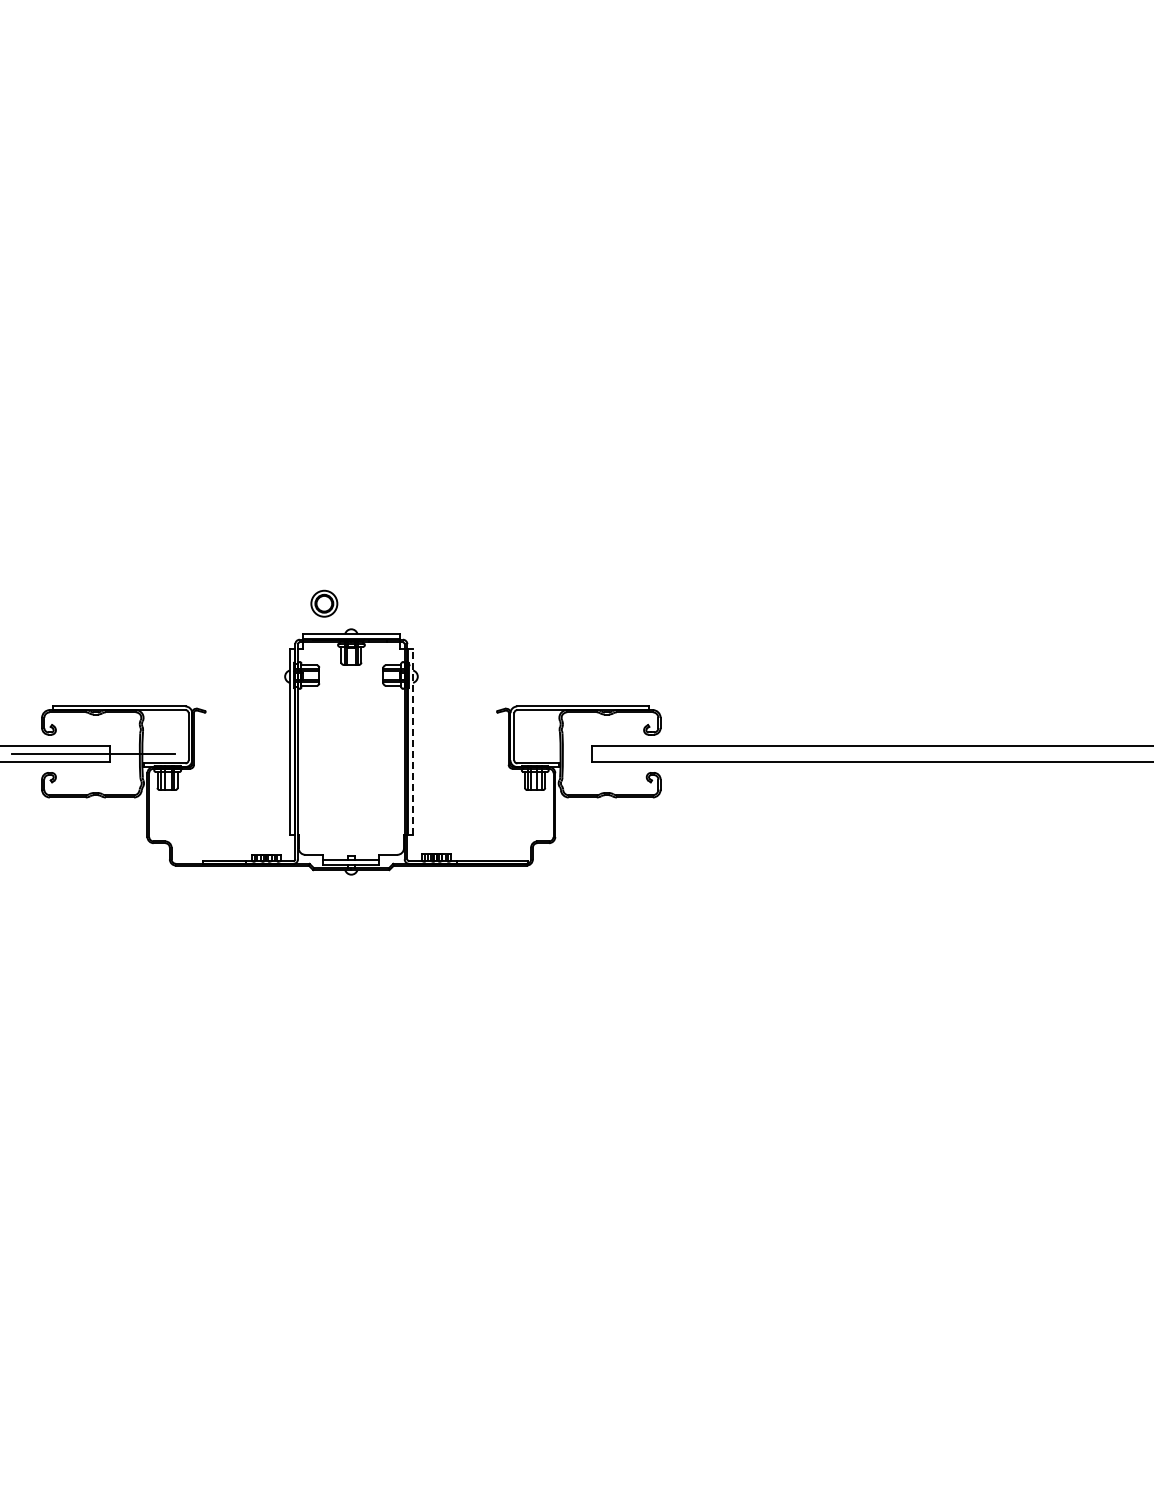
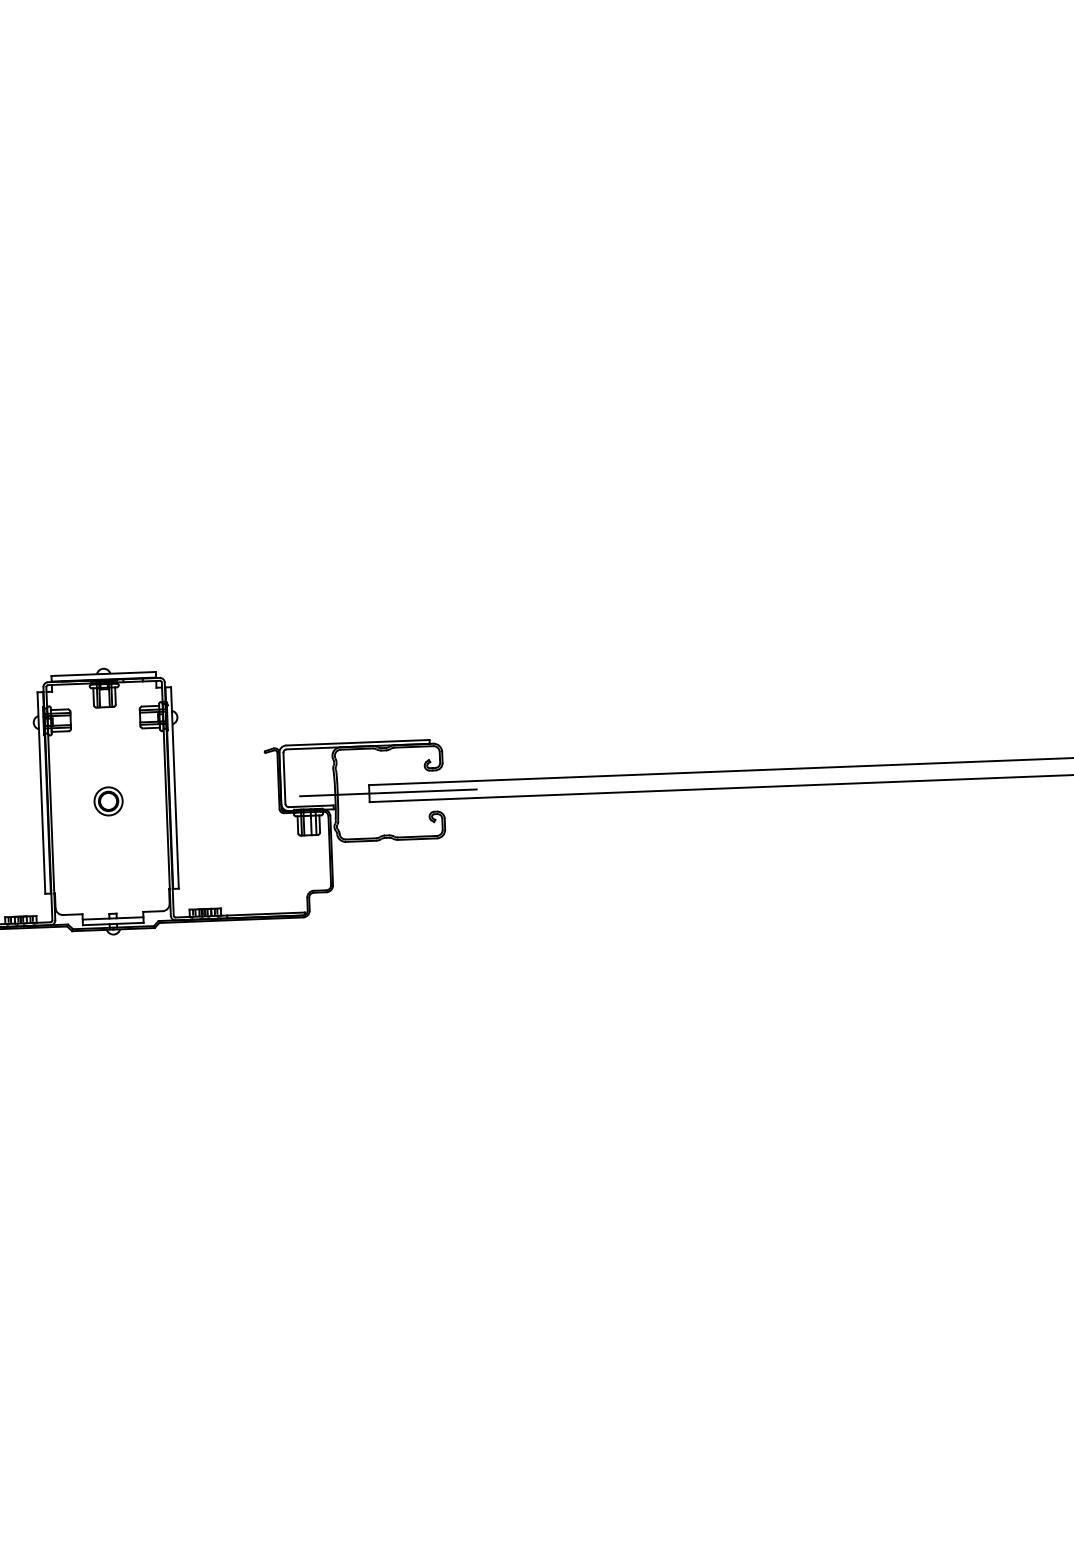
part: (324, 603) -> (108, 801), moved
line: (413, 741) -> (175, 787), dashed -> solid
line: (609, 753) -> (388, 792), added

